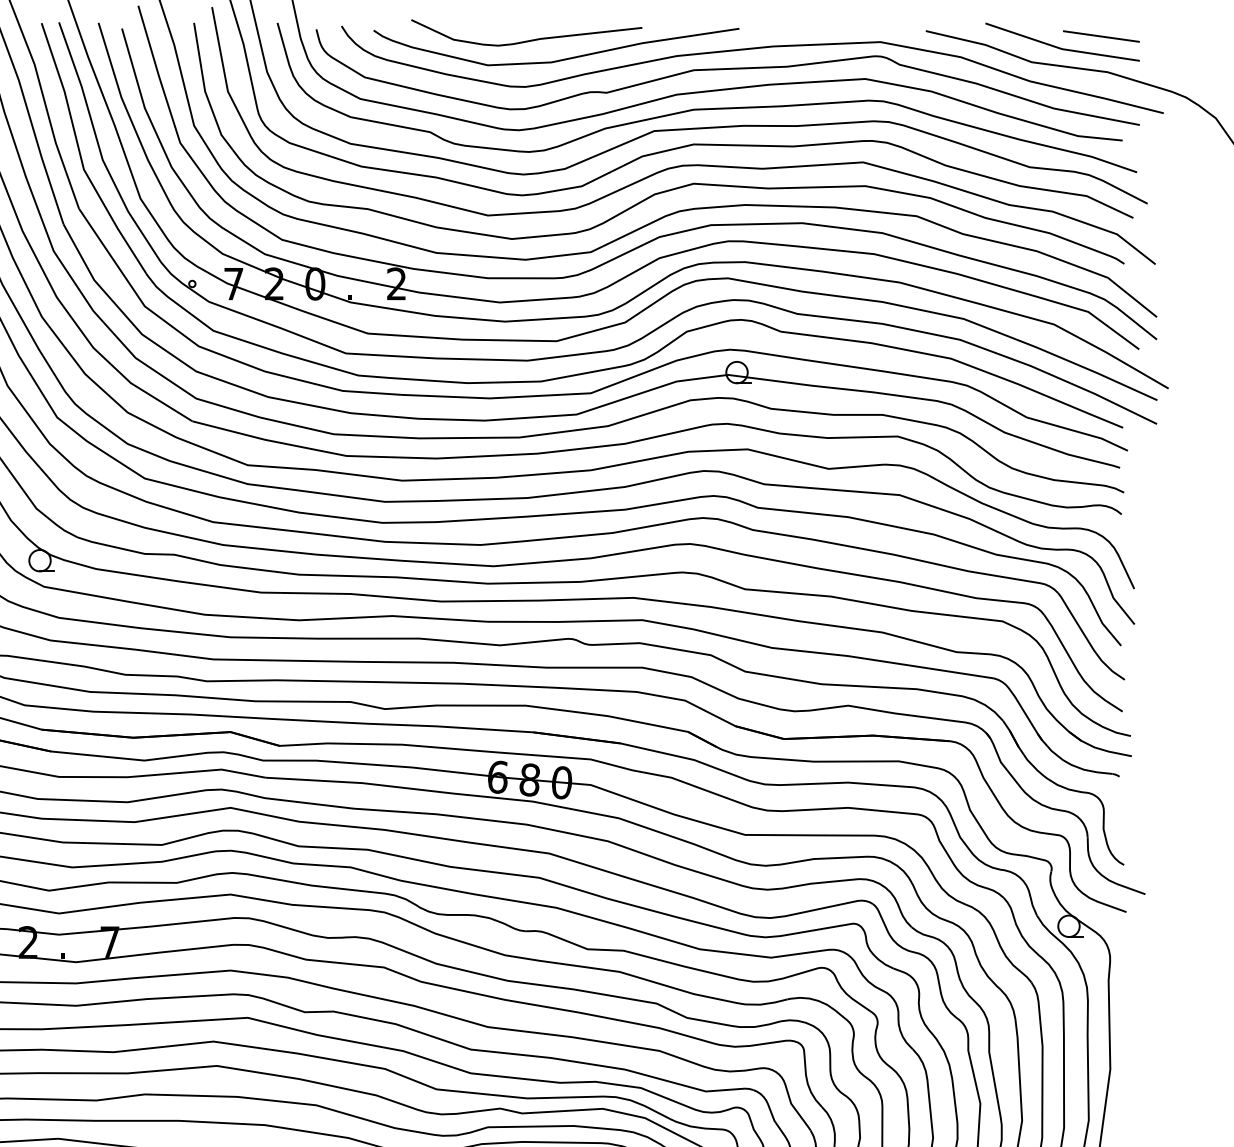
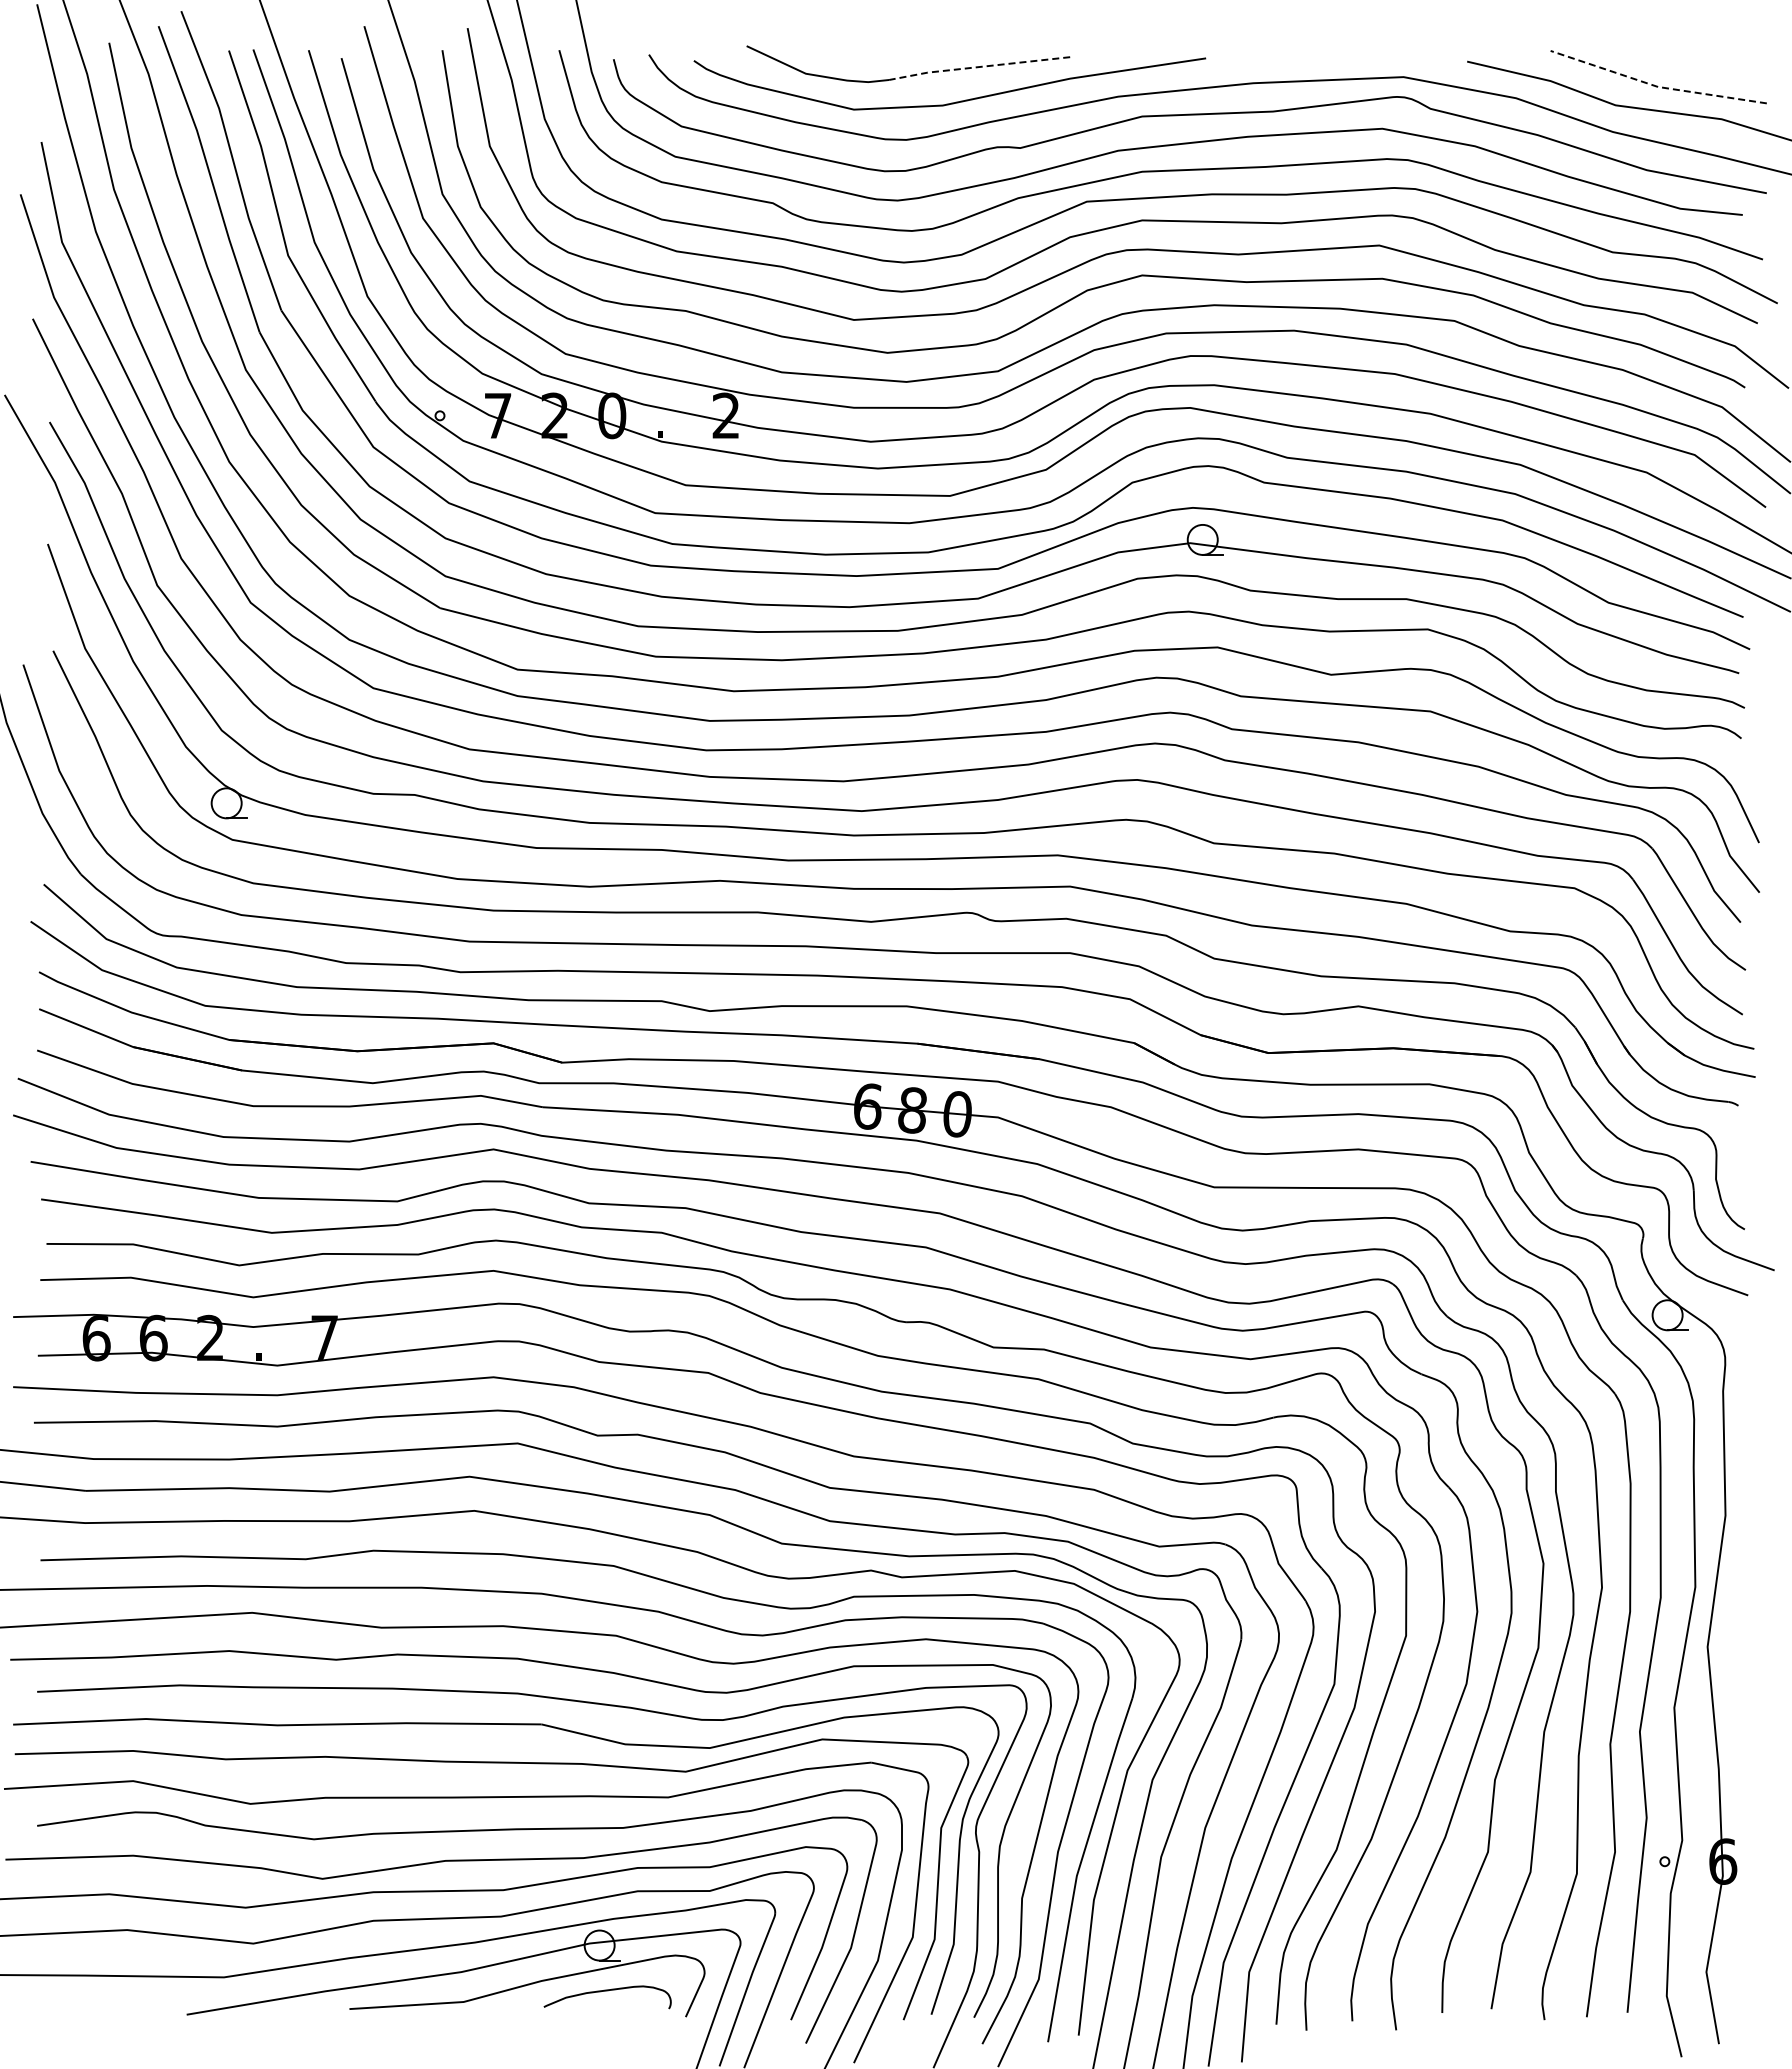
line: (576, 35) -> (978, 67), solid -> dashed
line: (1101, 36) -> (1712, 69), removed
line: (1061, 48) -> (1657, 86), solid -> dashed

